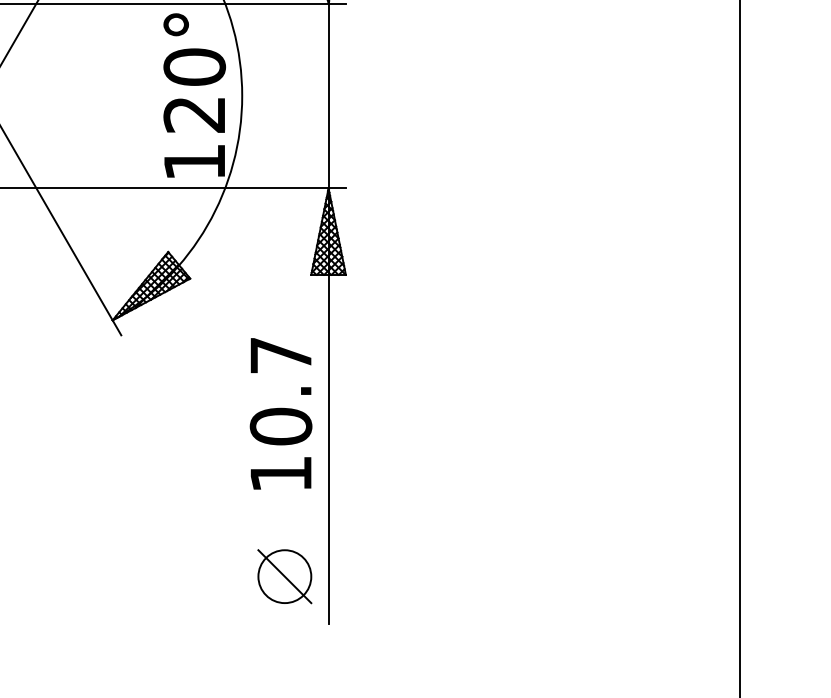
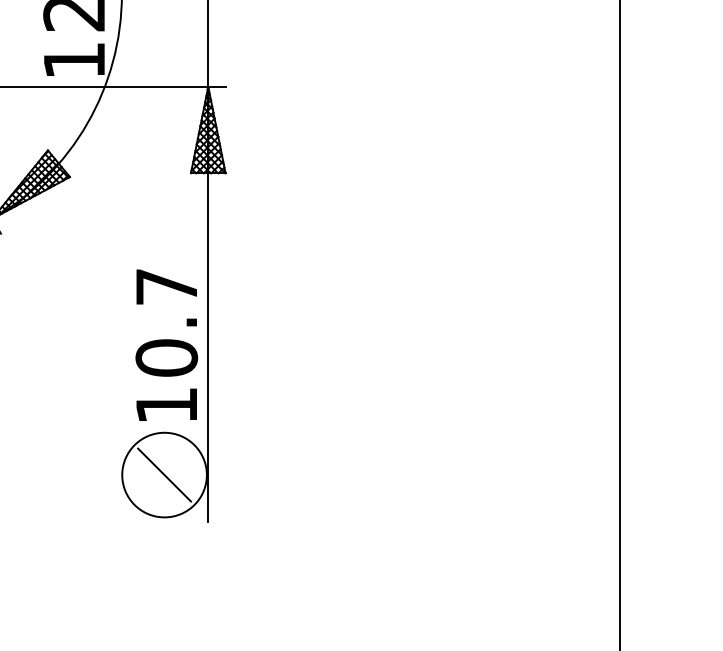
text: (280, 413) -> (166, 344), moved
circle: (284, 576) -> (164, 474), size x1.6

